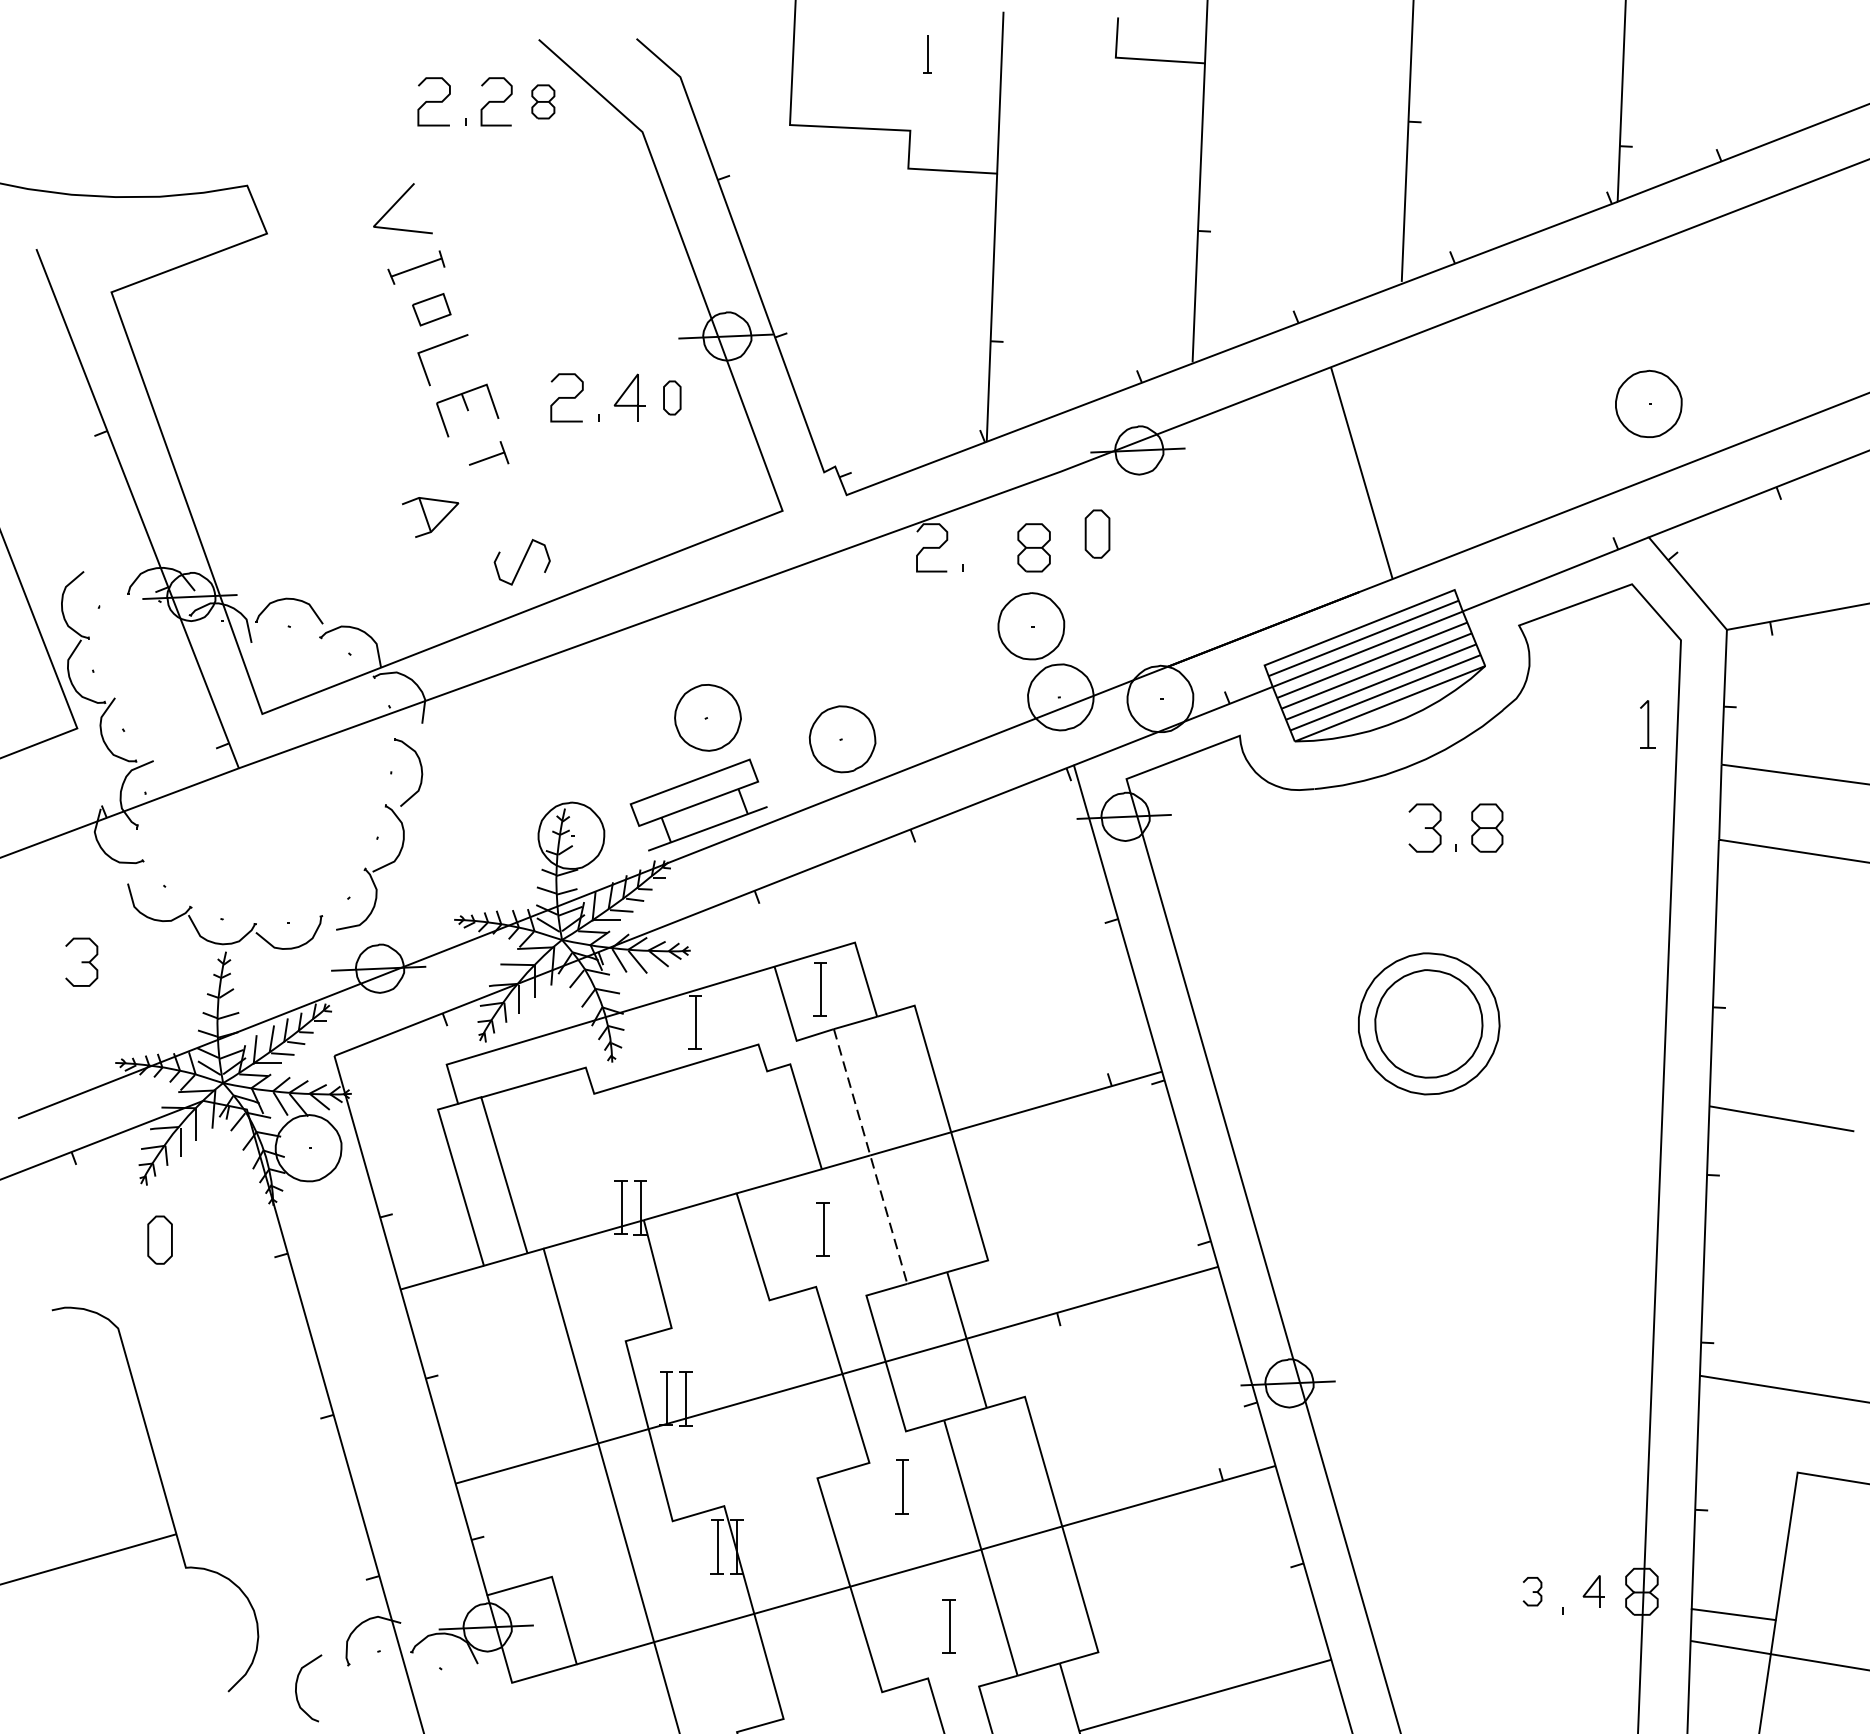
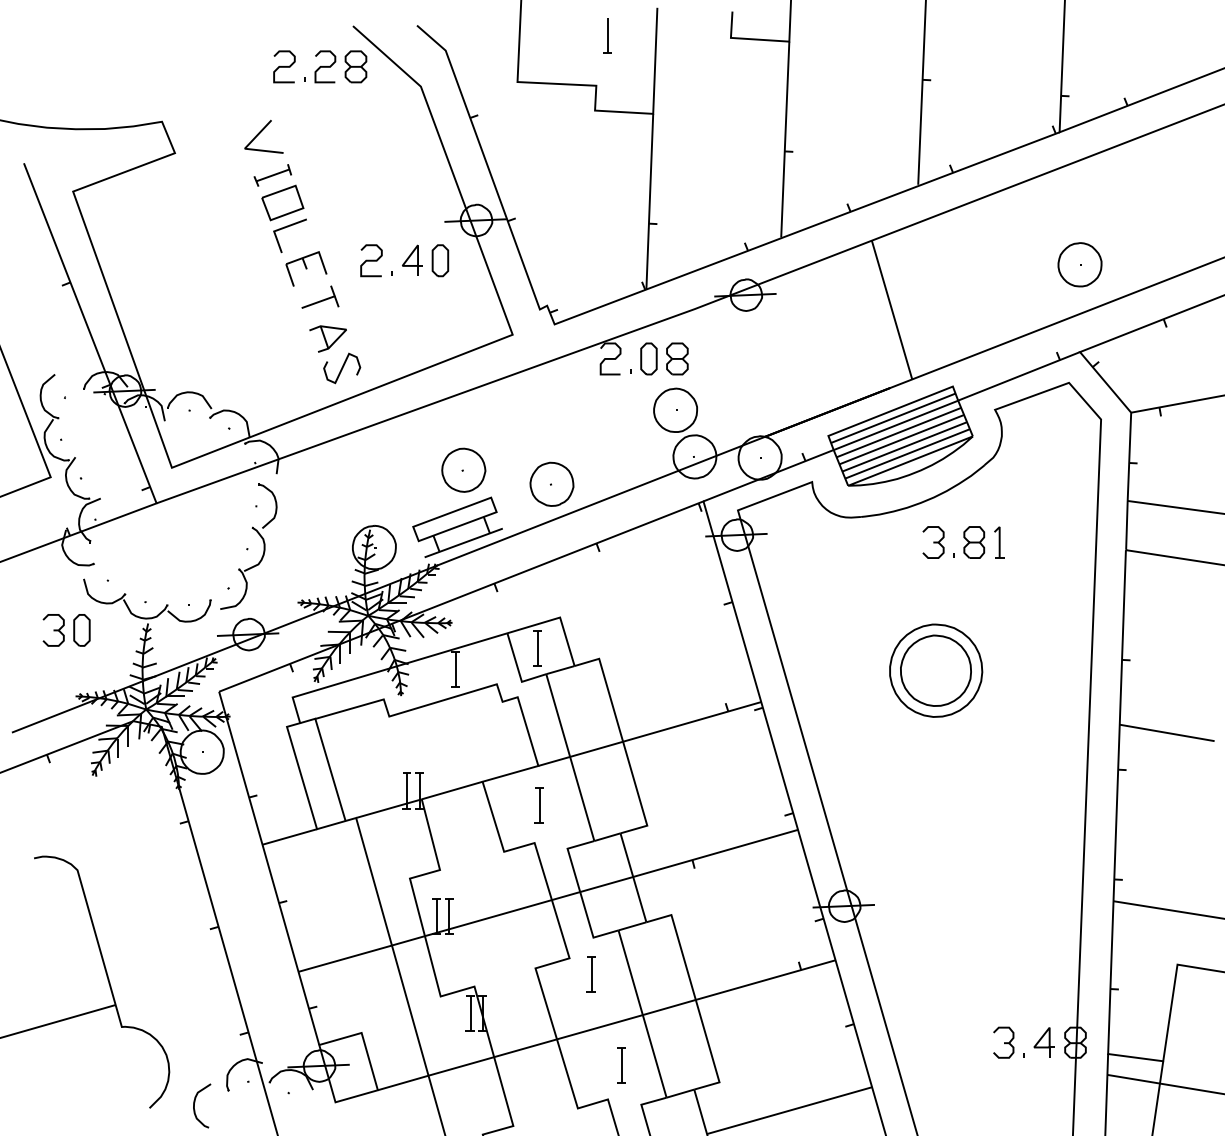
part: (927, 53) -> (607, 35), size x1.43
part: (542, 101) -> (355, 66), size x1.43
part: (431, 308) -> (282, 202), size x1.67
part: (672, 397) -> (440, 260), size x1.43
part: (489, 452) -> (320, 296), size x1.43
part: (429, 516) -> (327, 338), moved
part: (1096, 533) -> (648, 358), moved
part: (1648, 724) -> (999, 542), moved
line: (870, 1154) -> (570, 756), dashed -> solid
part: (159, 1240) -> (81, 630), moved
part: (1531, 1591) -> (1003, 1042), size x1.67
part: (1593, 1591) -> (1043, 1042), size x1.43

